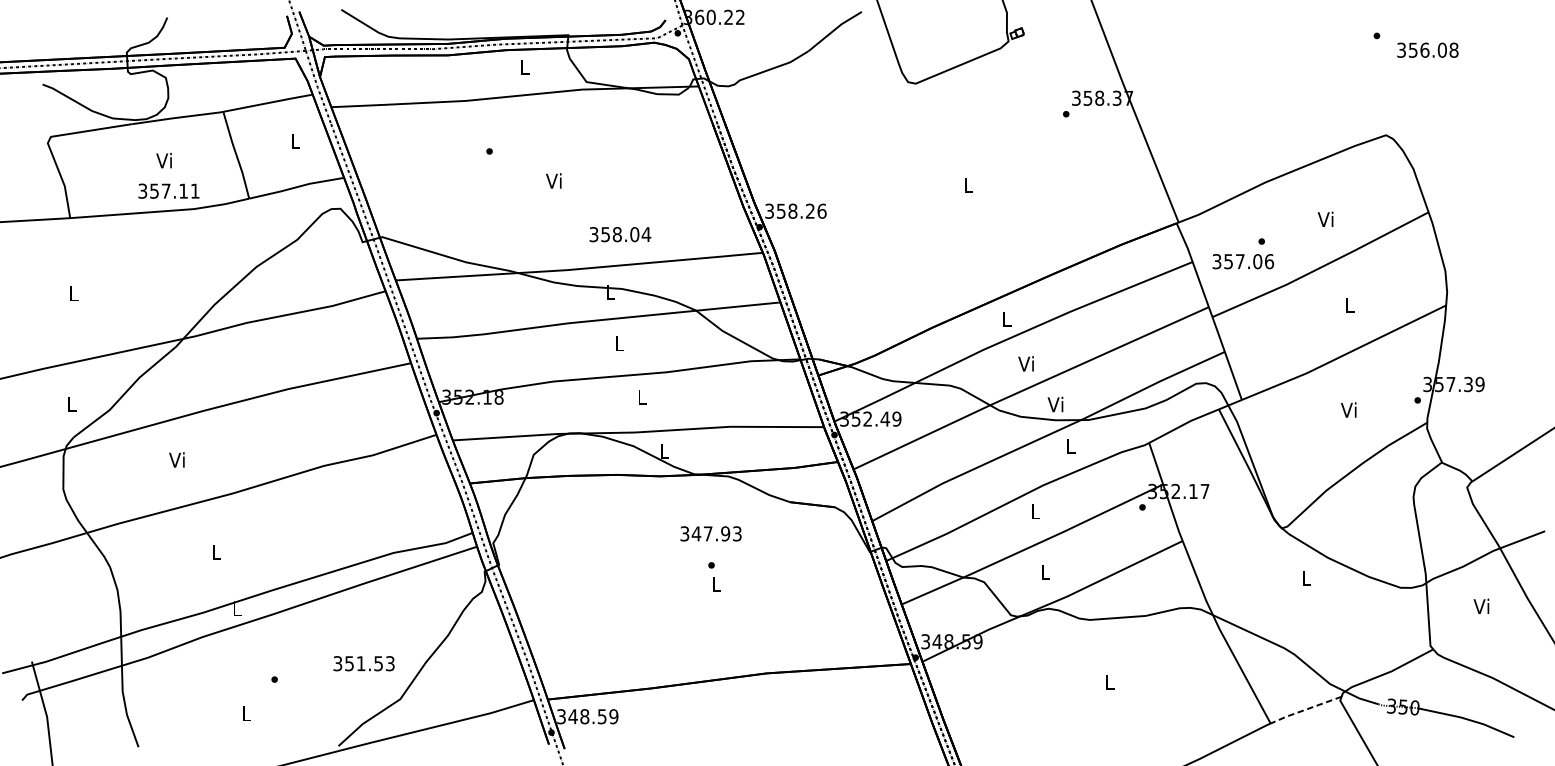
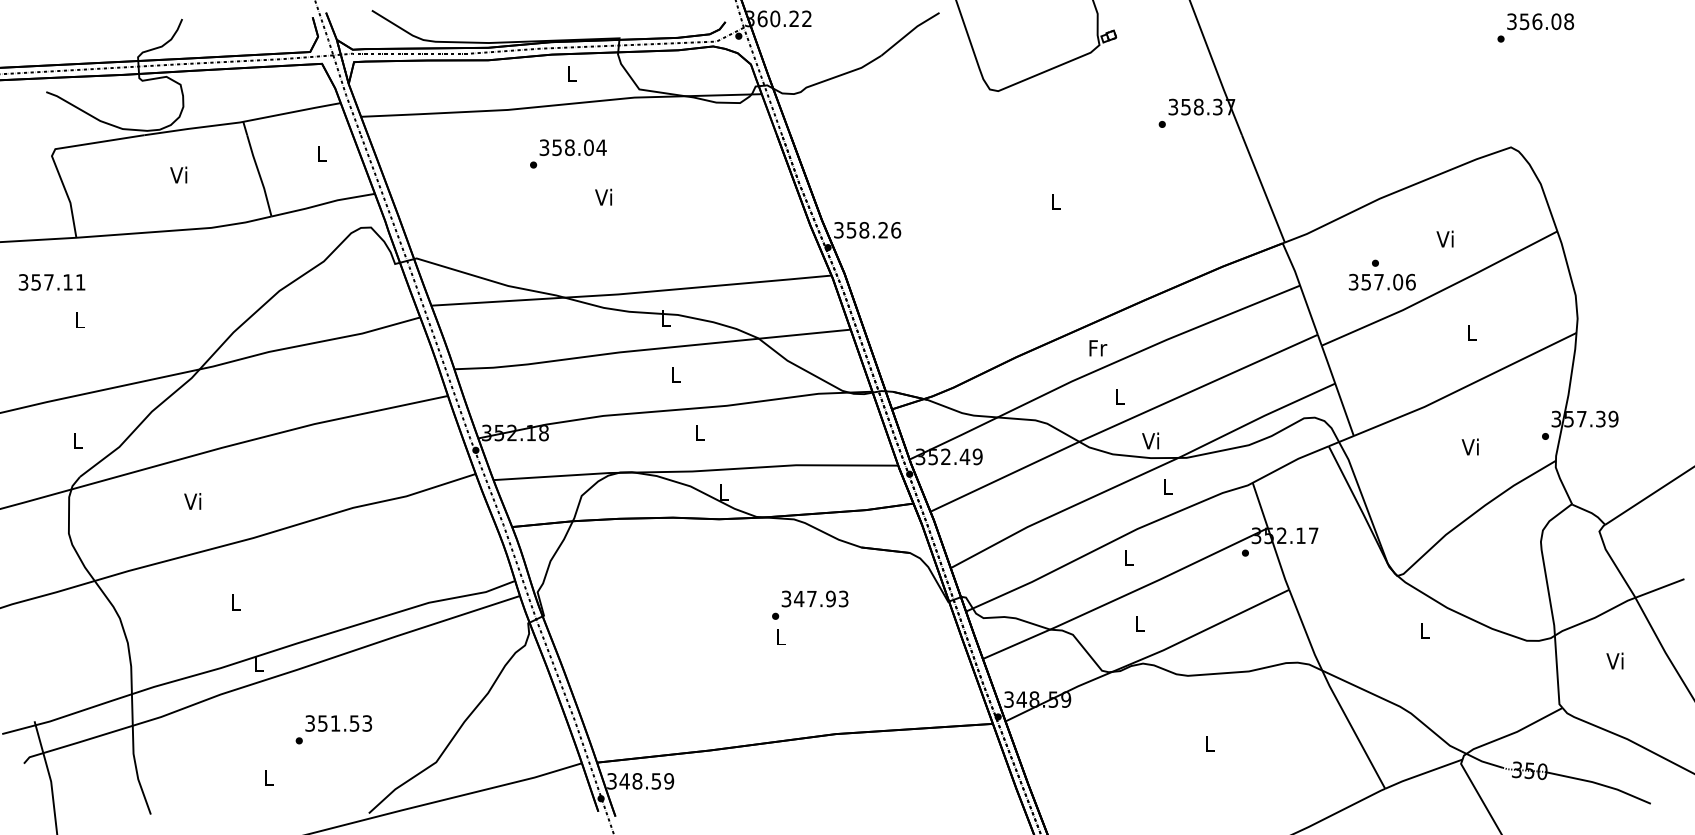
text: (1427, 50) -> (1540, 21), moved
text: (168, 191) -> (51, 282), moved
text: (619, 234) -> (572, 147), moved
text: (1242, 261) -> (1381, 281), moved
text: (1007, 319) -> (1098, 348), L -> Fr
text: (1026, 363) -> (1118, 396), Vi -> L
text: (710, 533) -> (814, 598), moved
text: (363, 663) -> (338, 723), moved
line: (1305, 709) -> (1423, 773), dashed -> solid

